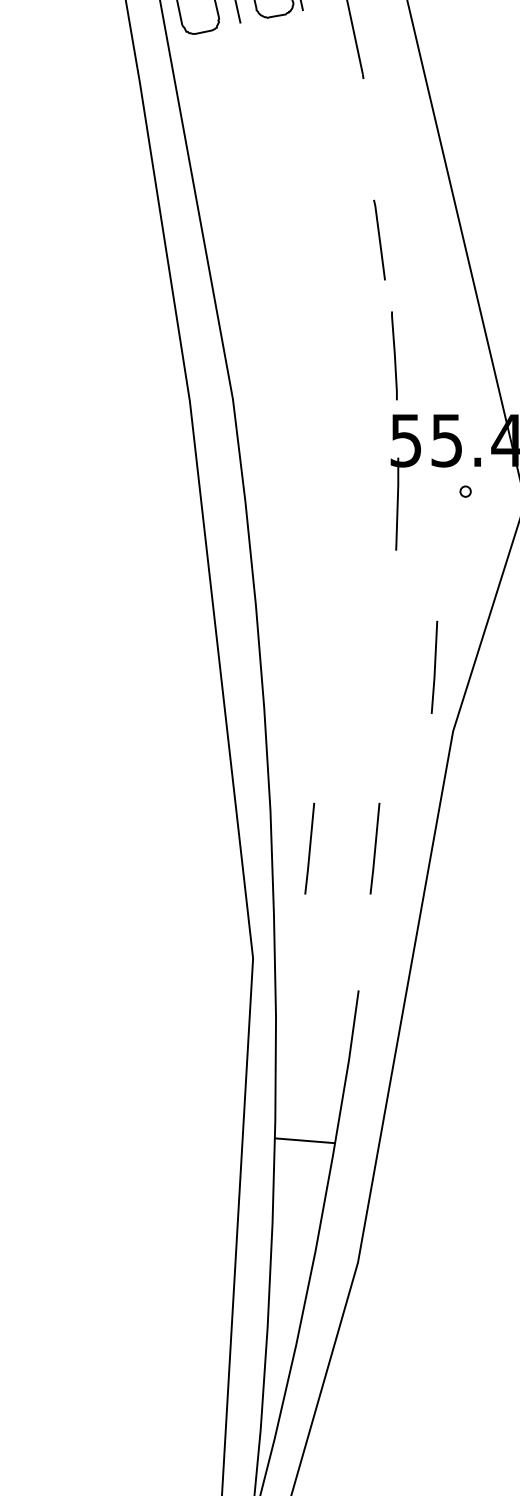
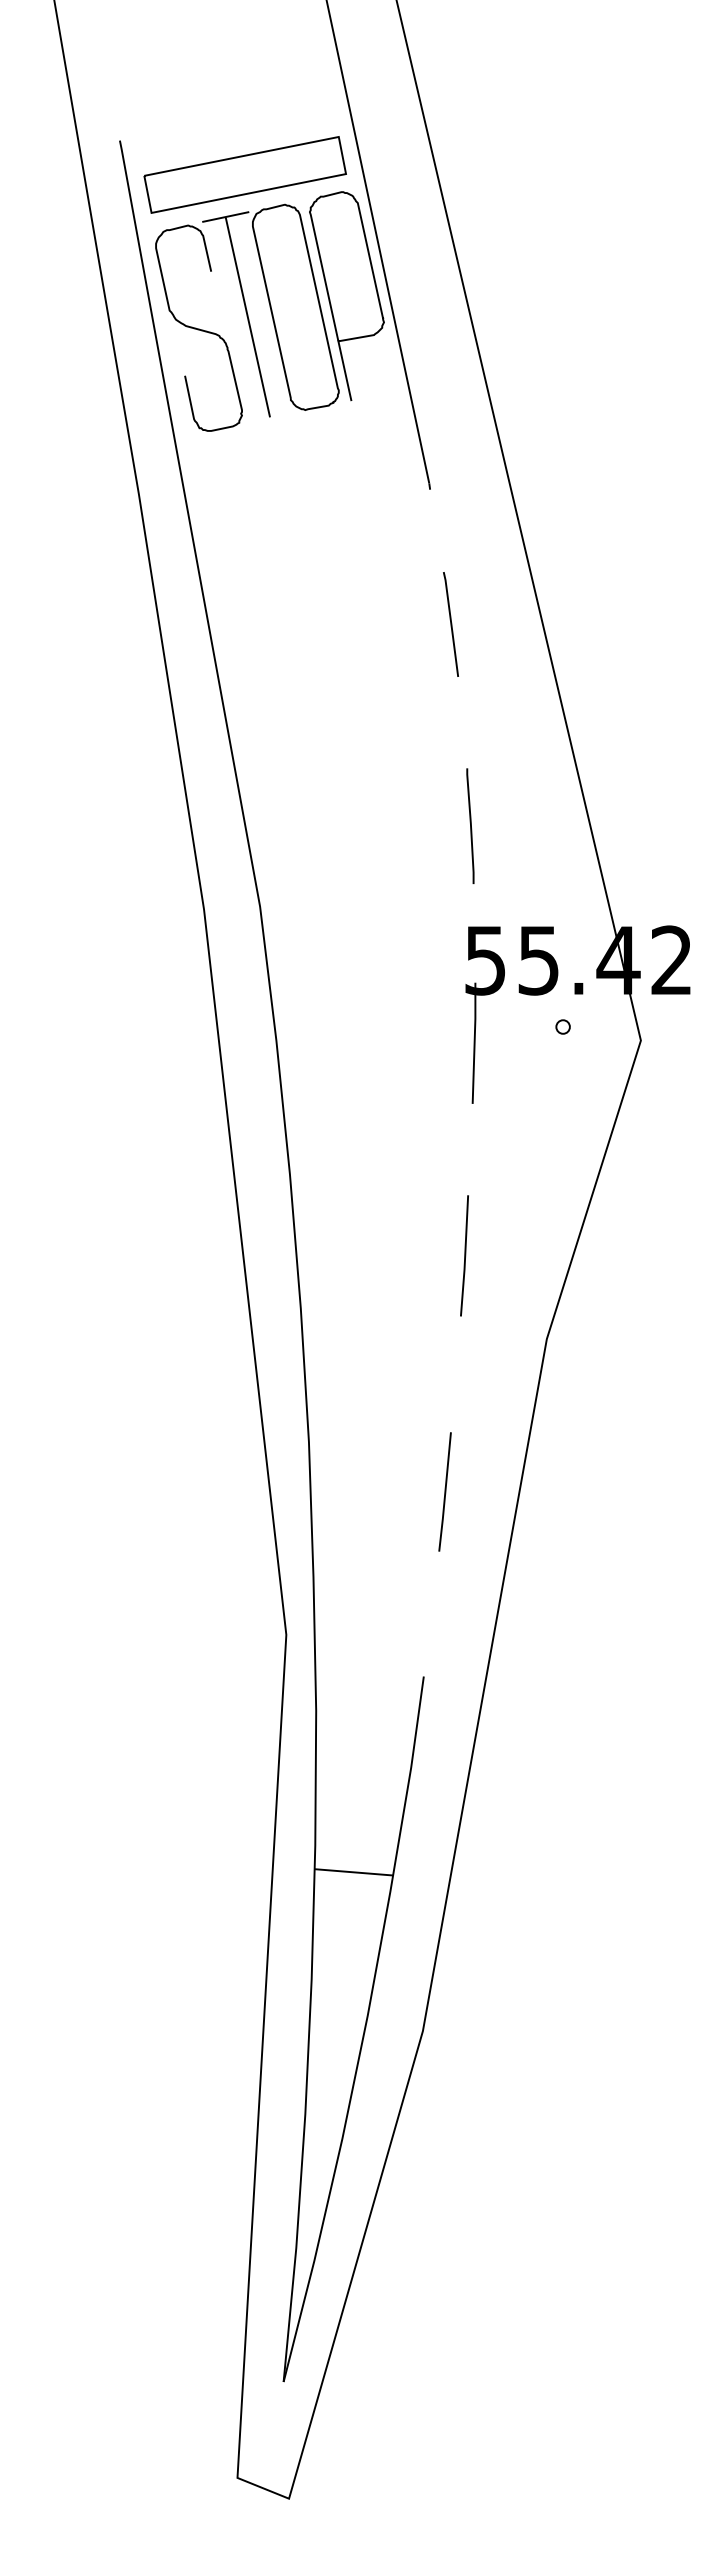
line: (379, 240) -> (450, 624), moved
line: (394, 355) -> (470, 825), moved
line: (434, 667) -> (464, 1255), moved
line: (309, 848) -> (359, 1491), removed

